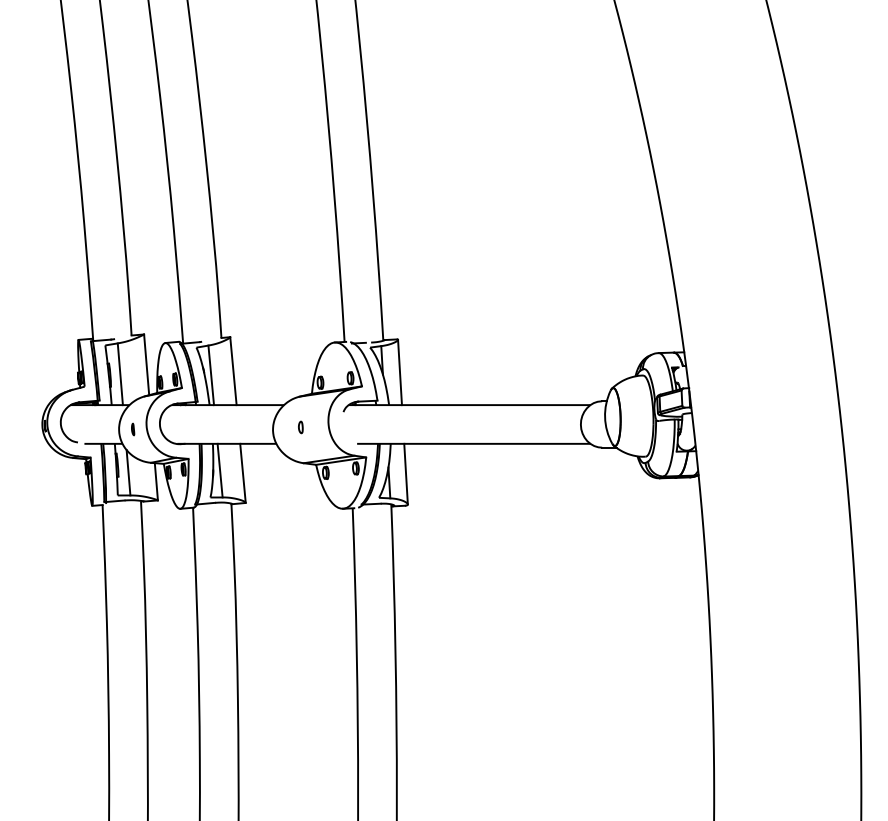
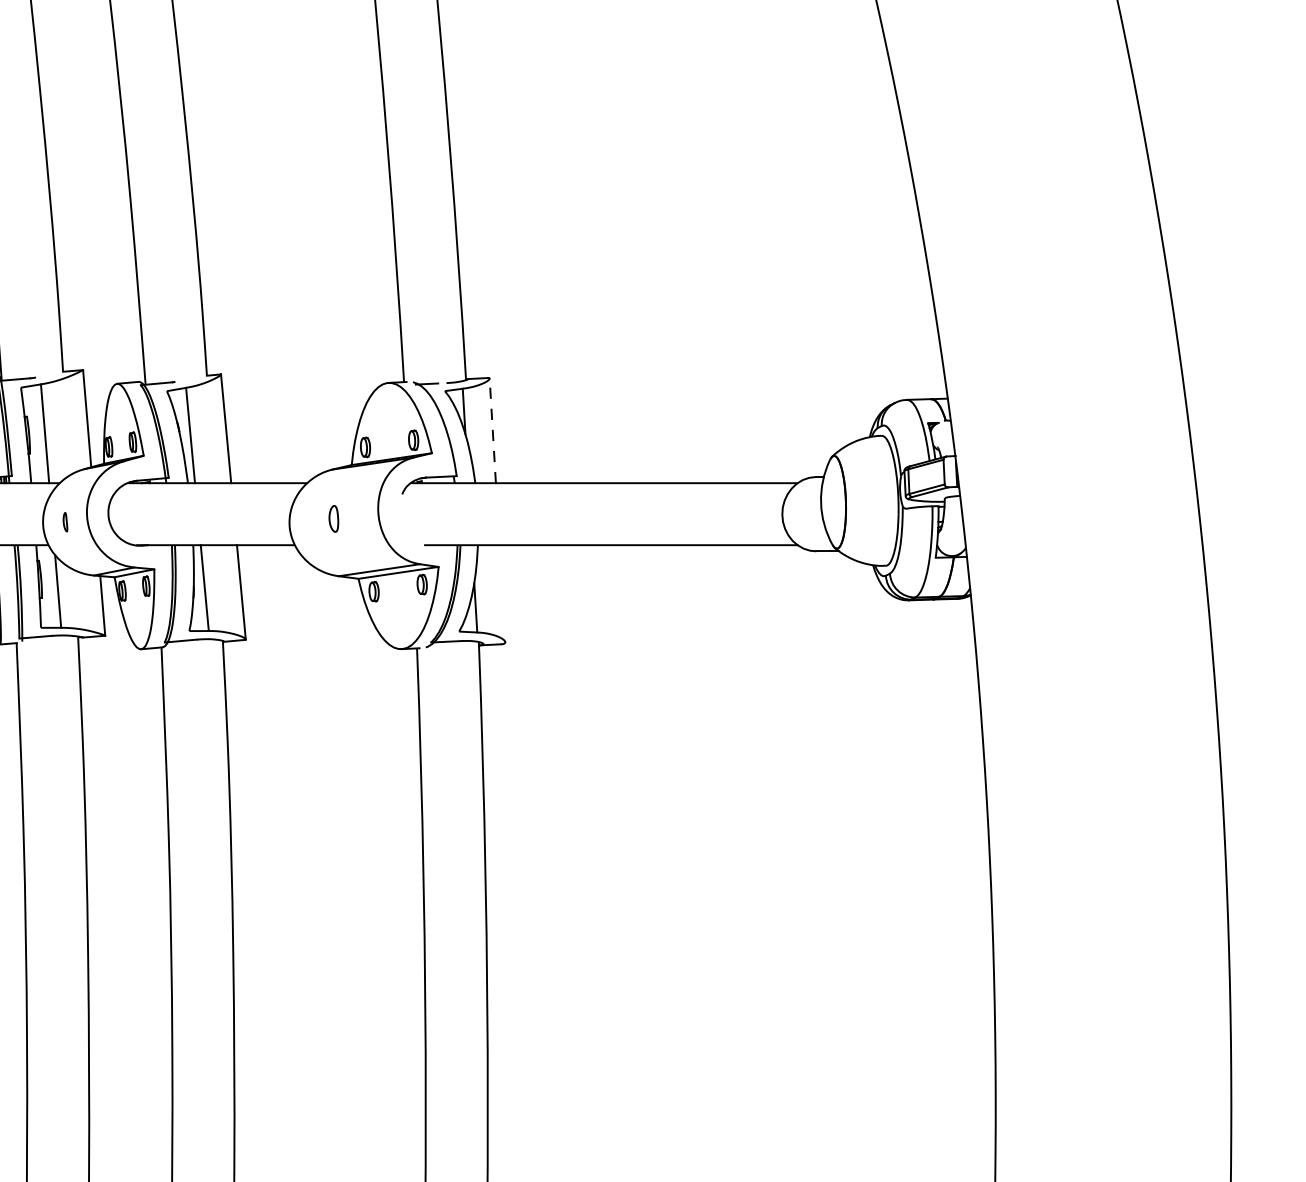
line: (400, 372) -> (493, 430), solid -> dashed
part: (300, 427) -> (333, 519), size x1.4
line: (405, 473) -> (501, 592), removed

